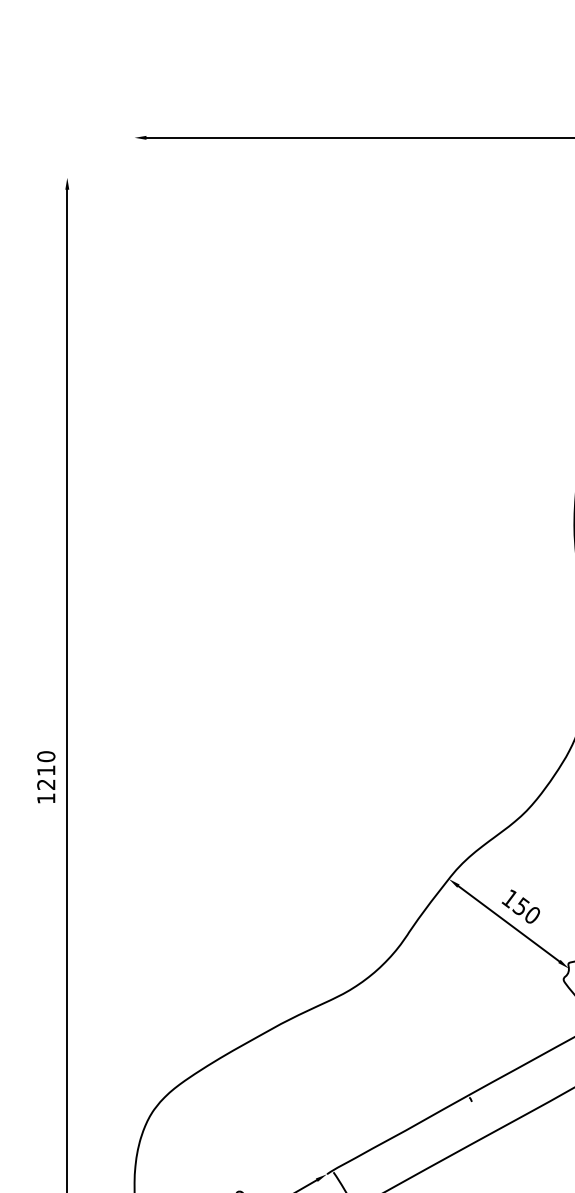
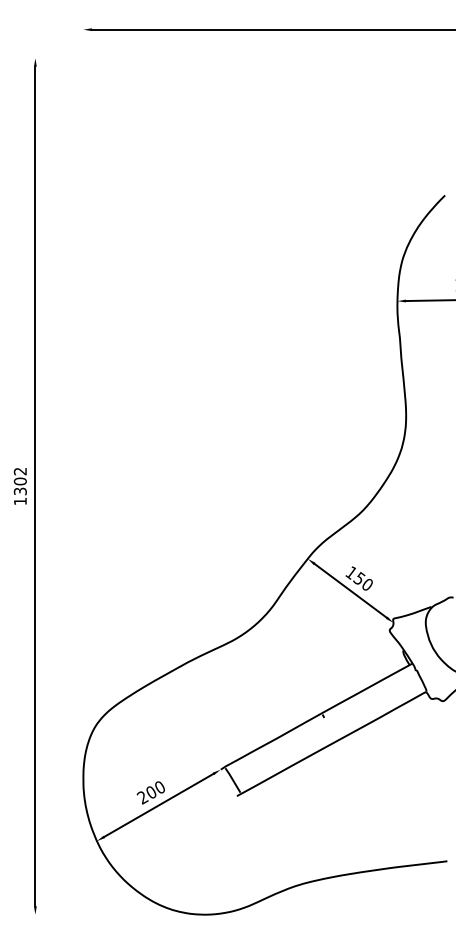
text: (45, 770) -> (19, 481), 1210 -> 1302

